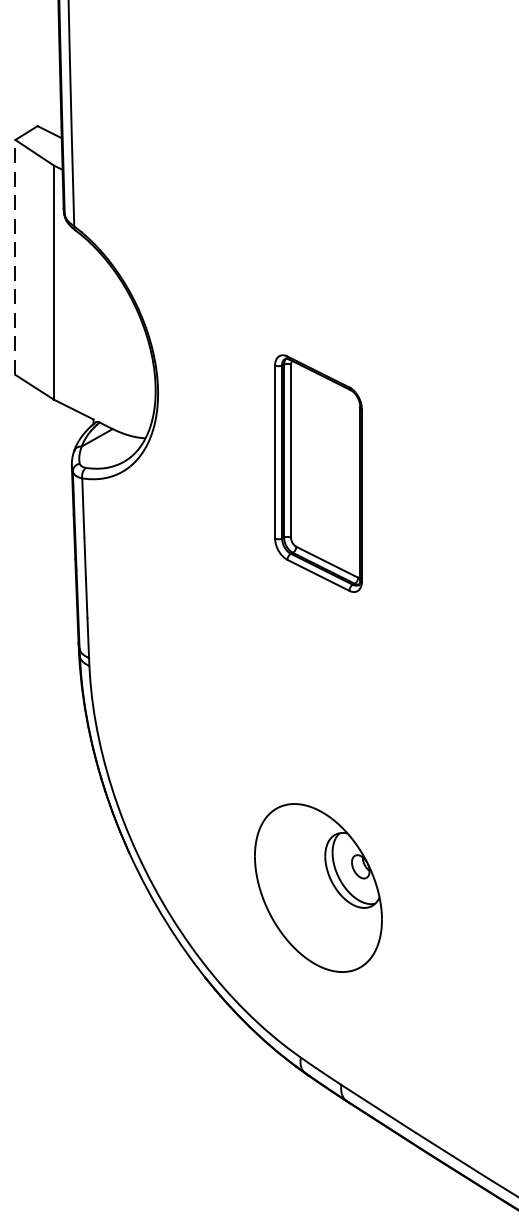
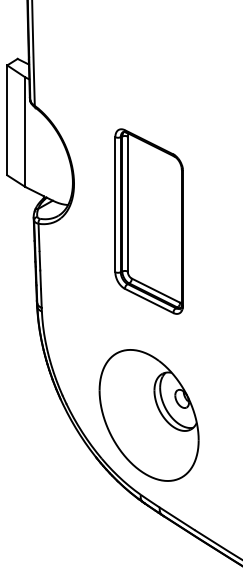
line: (15, 257) -> (7, 120), dashed -> solid
part: (317, 473) -> (148, 221), size x1.67
part: (317, 888) -> (148, 415), size x1.67

